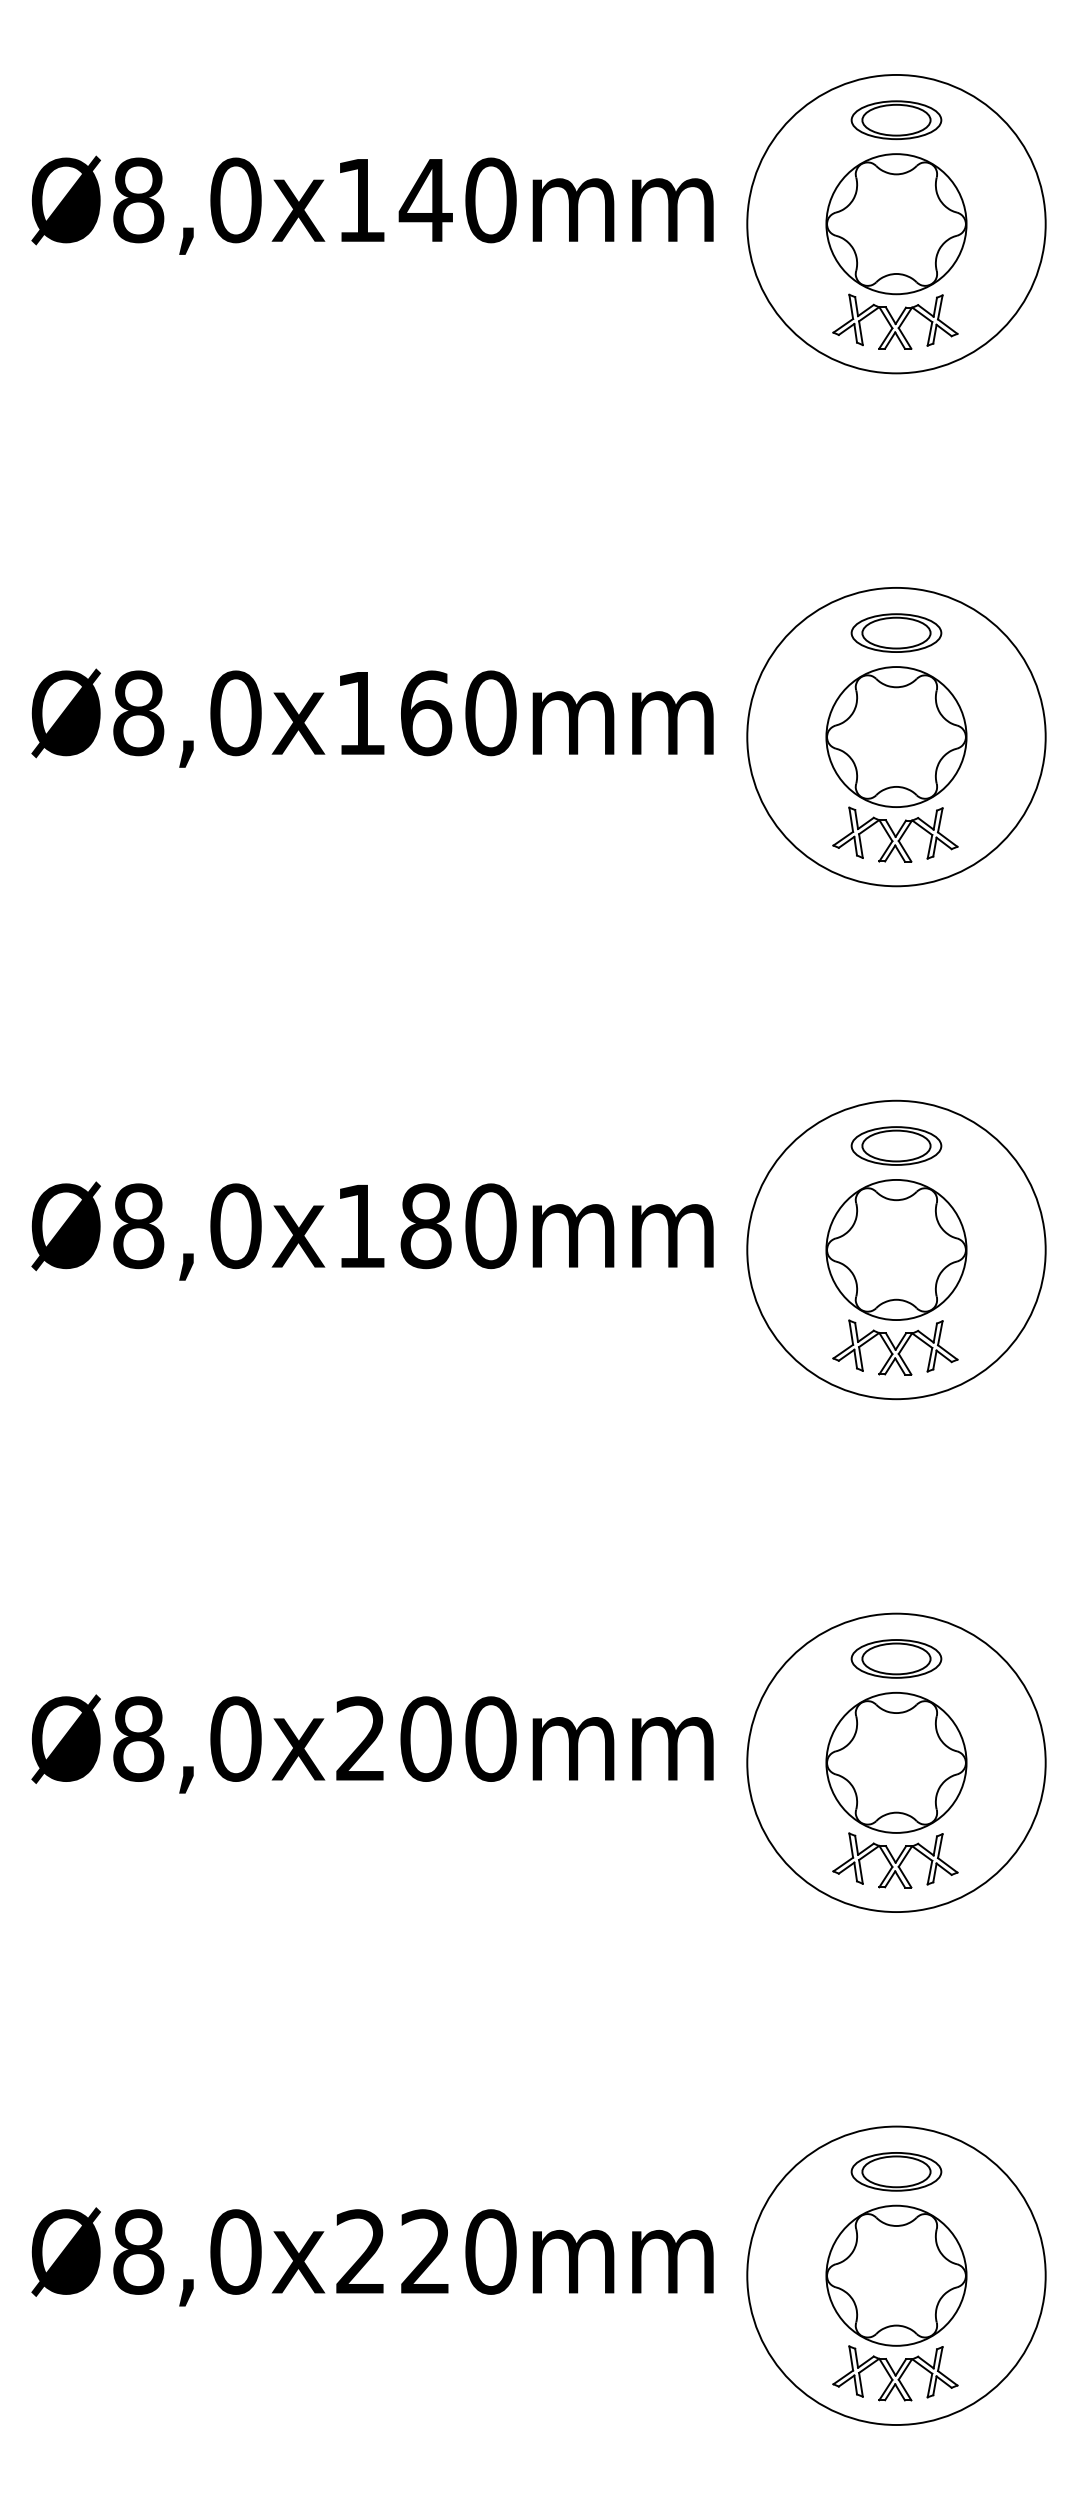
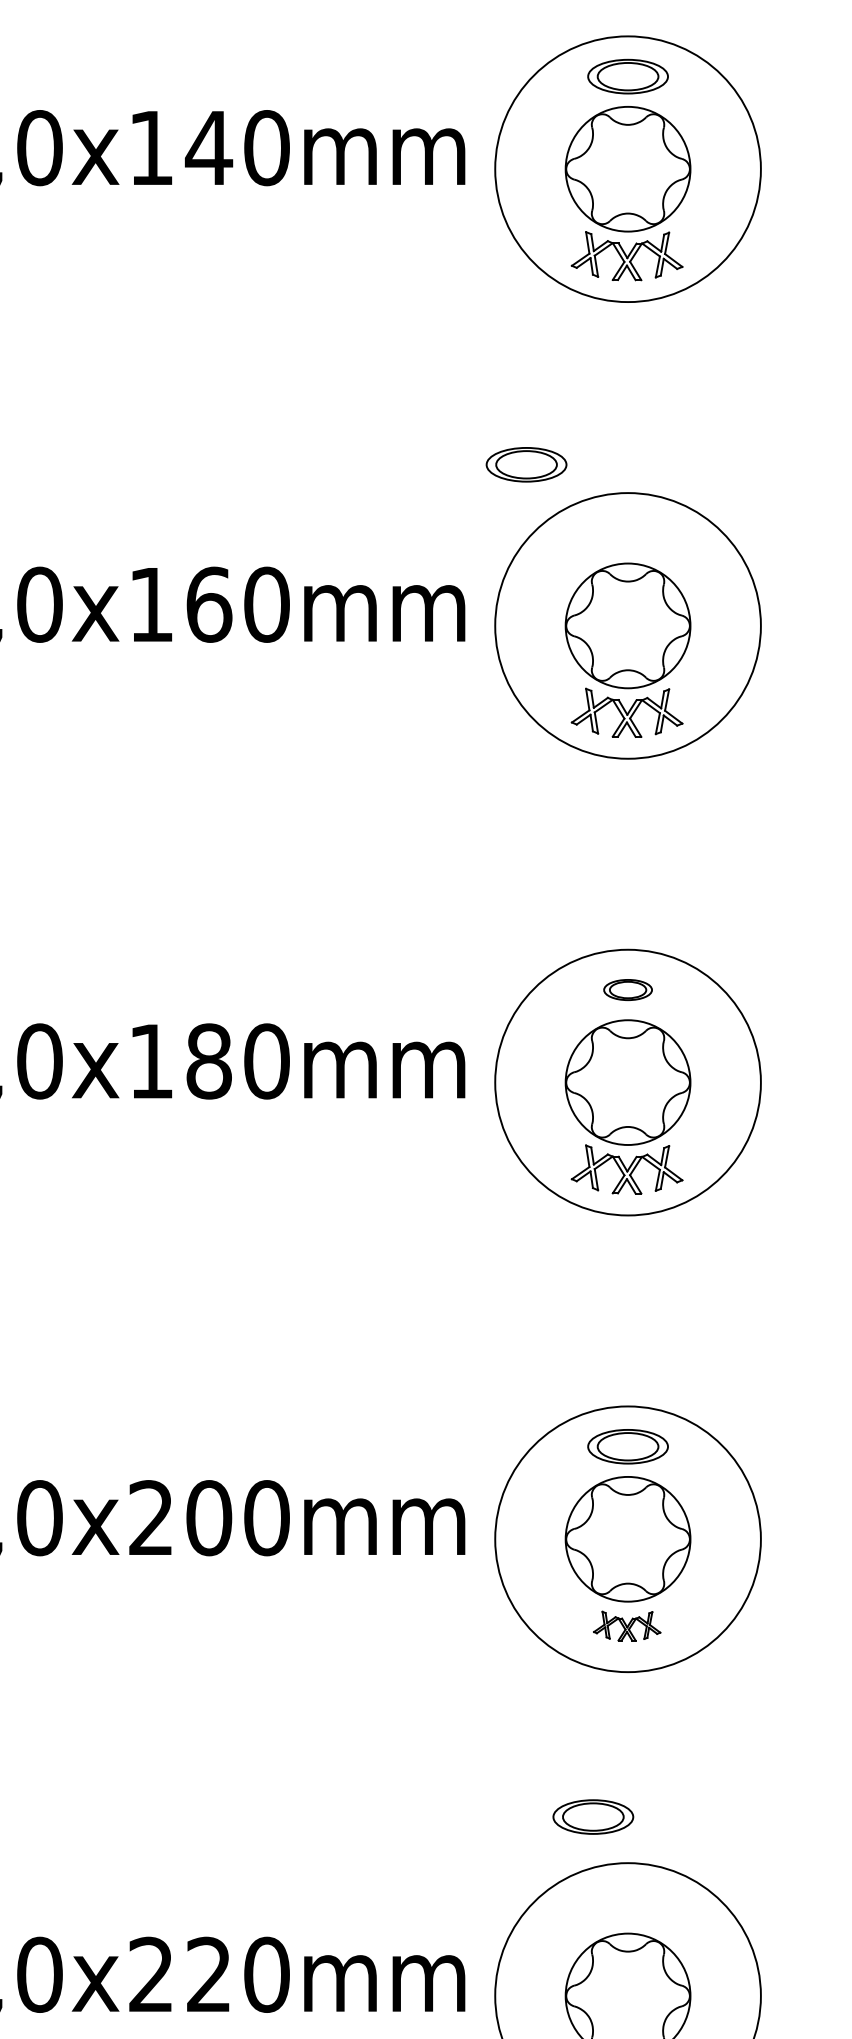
part: (896, 632) -> (526, 464), moved
part: (896, 1145) -> (628, 989), size x0.6
part: (895, 1860) -> (627, 1626), size x0.6
part: (896, 2171) -> (593, 1816), moved

